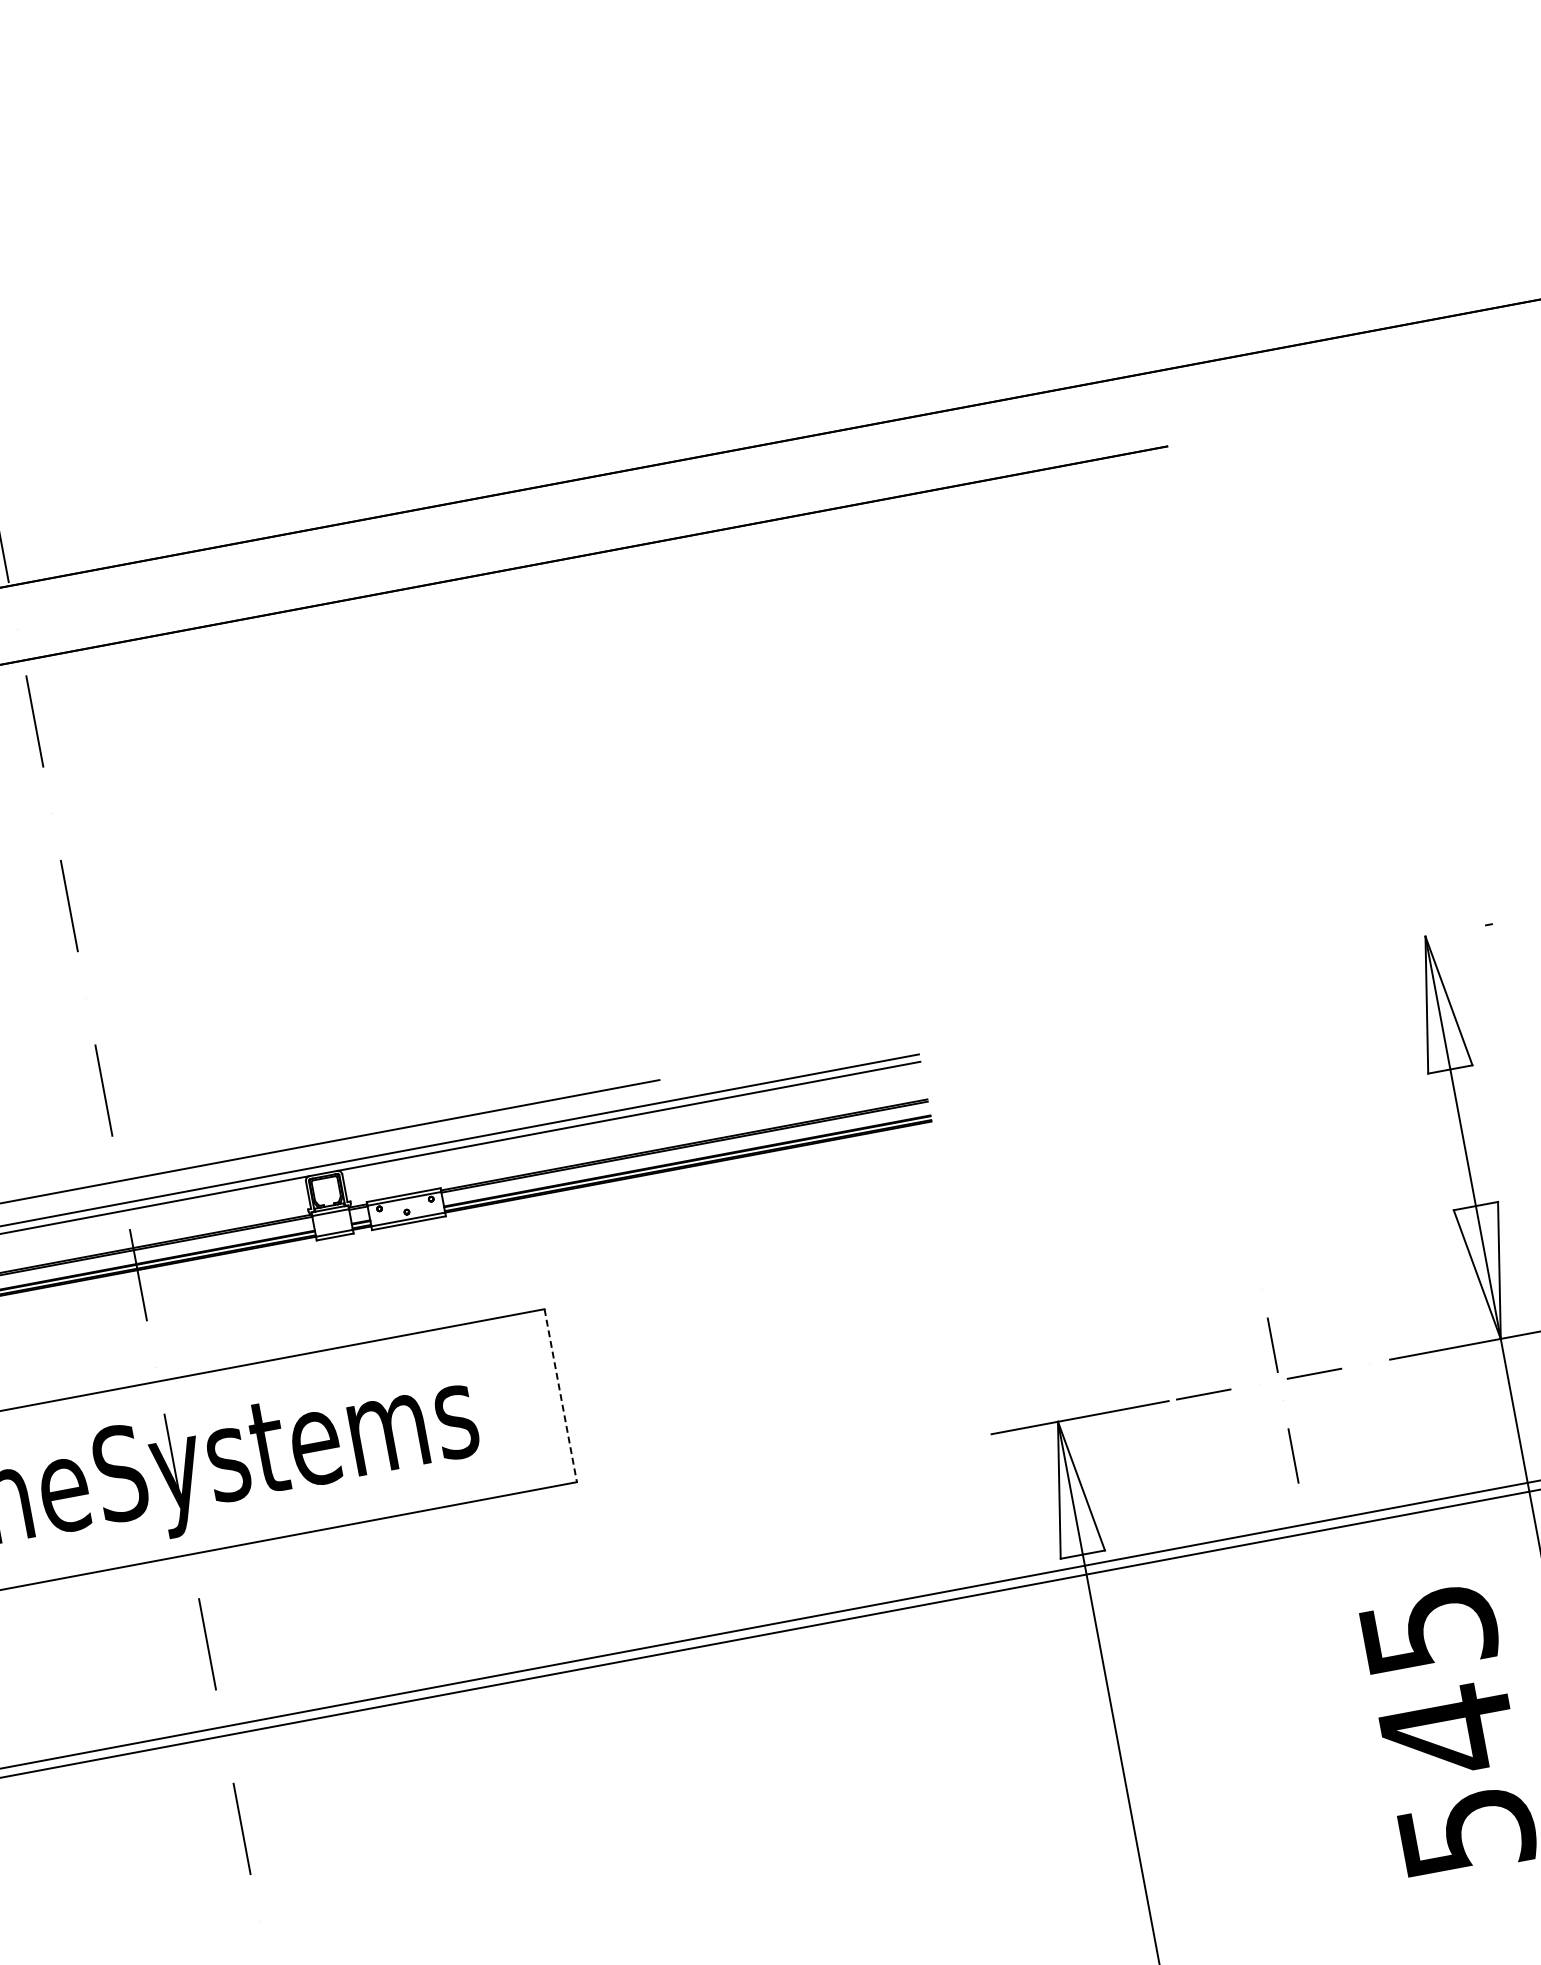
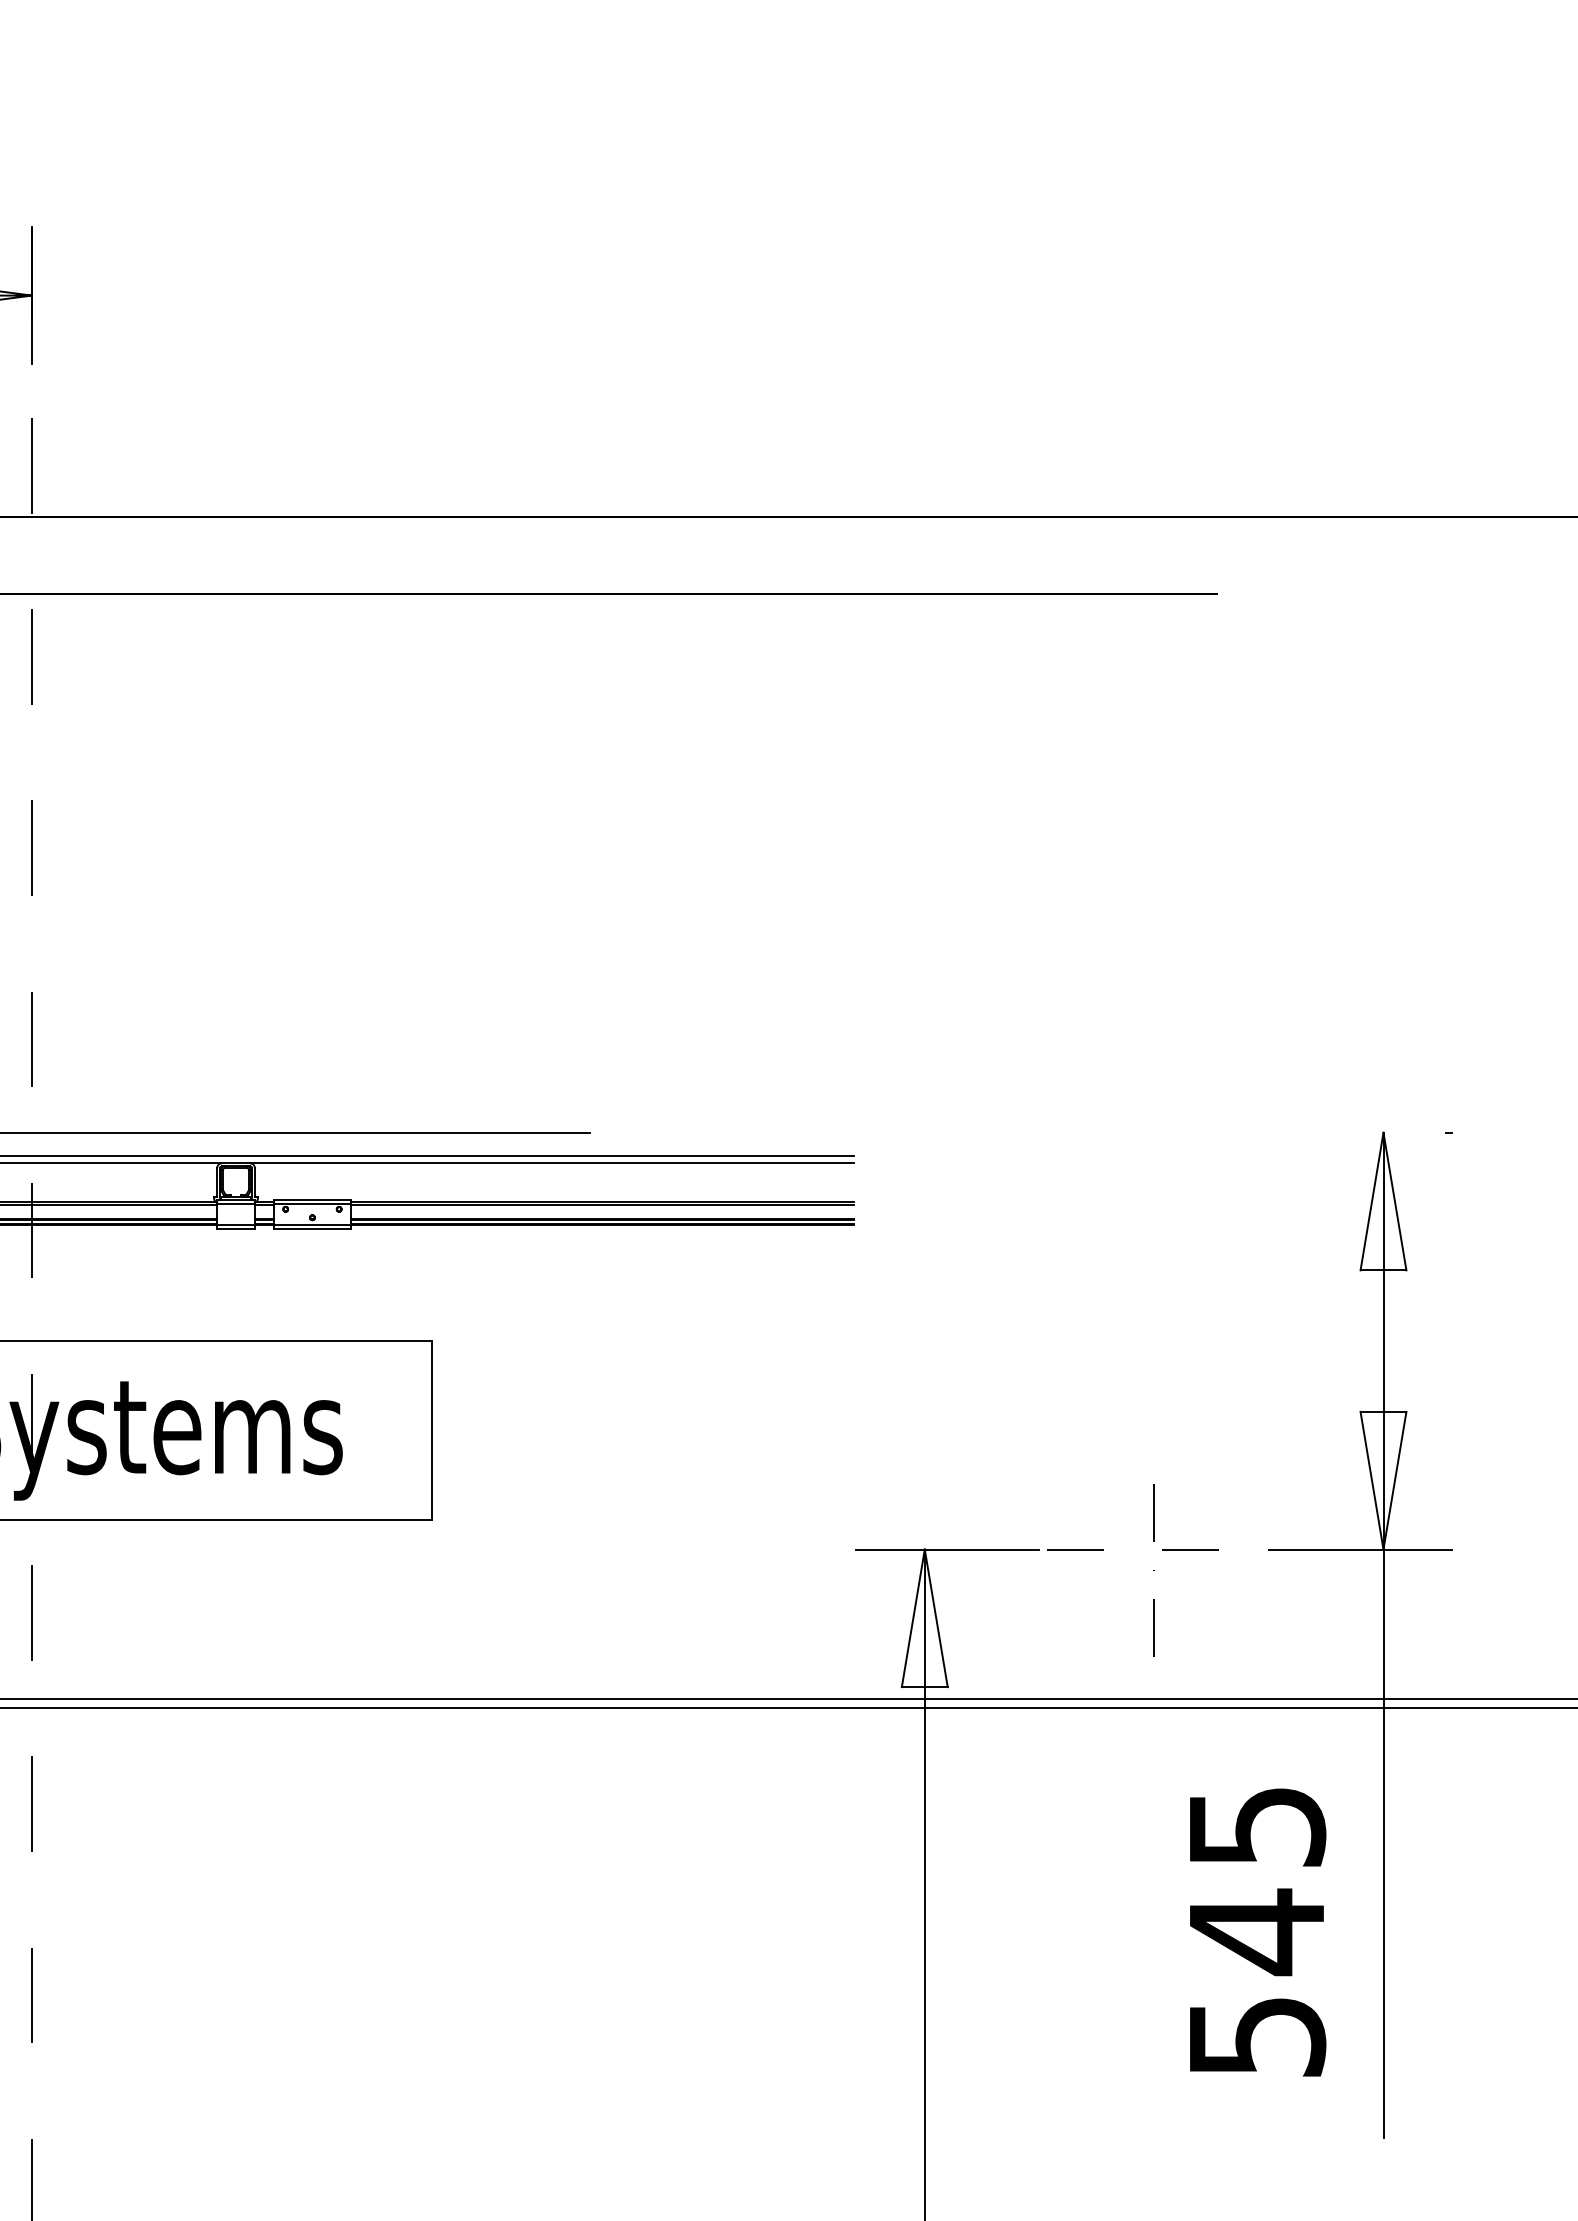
line: (561, 1395) -> (432, 1430), dashed -> solid

